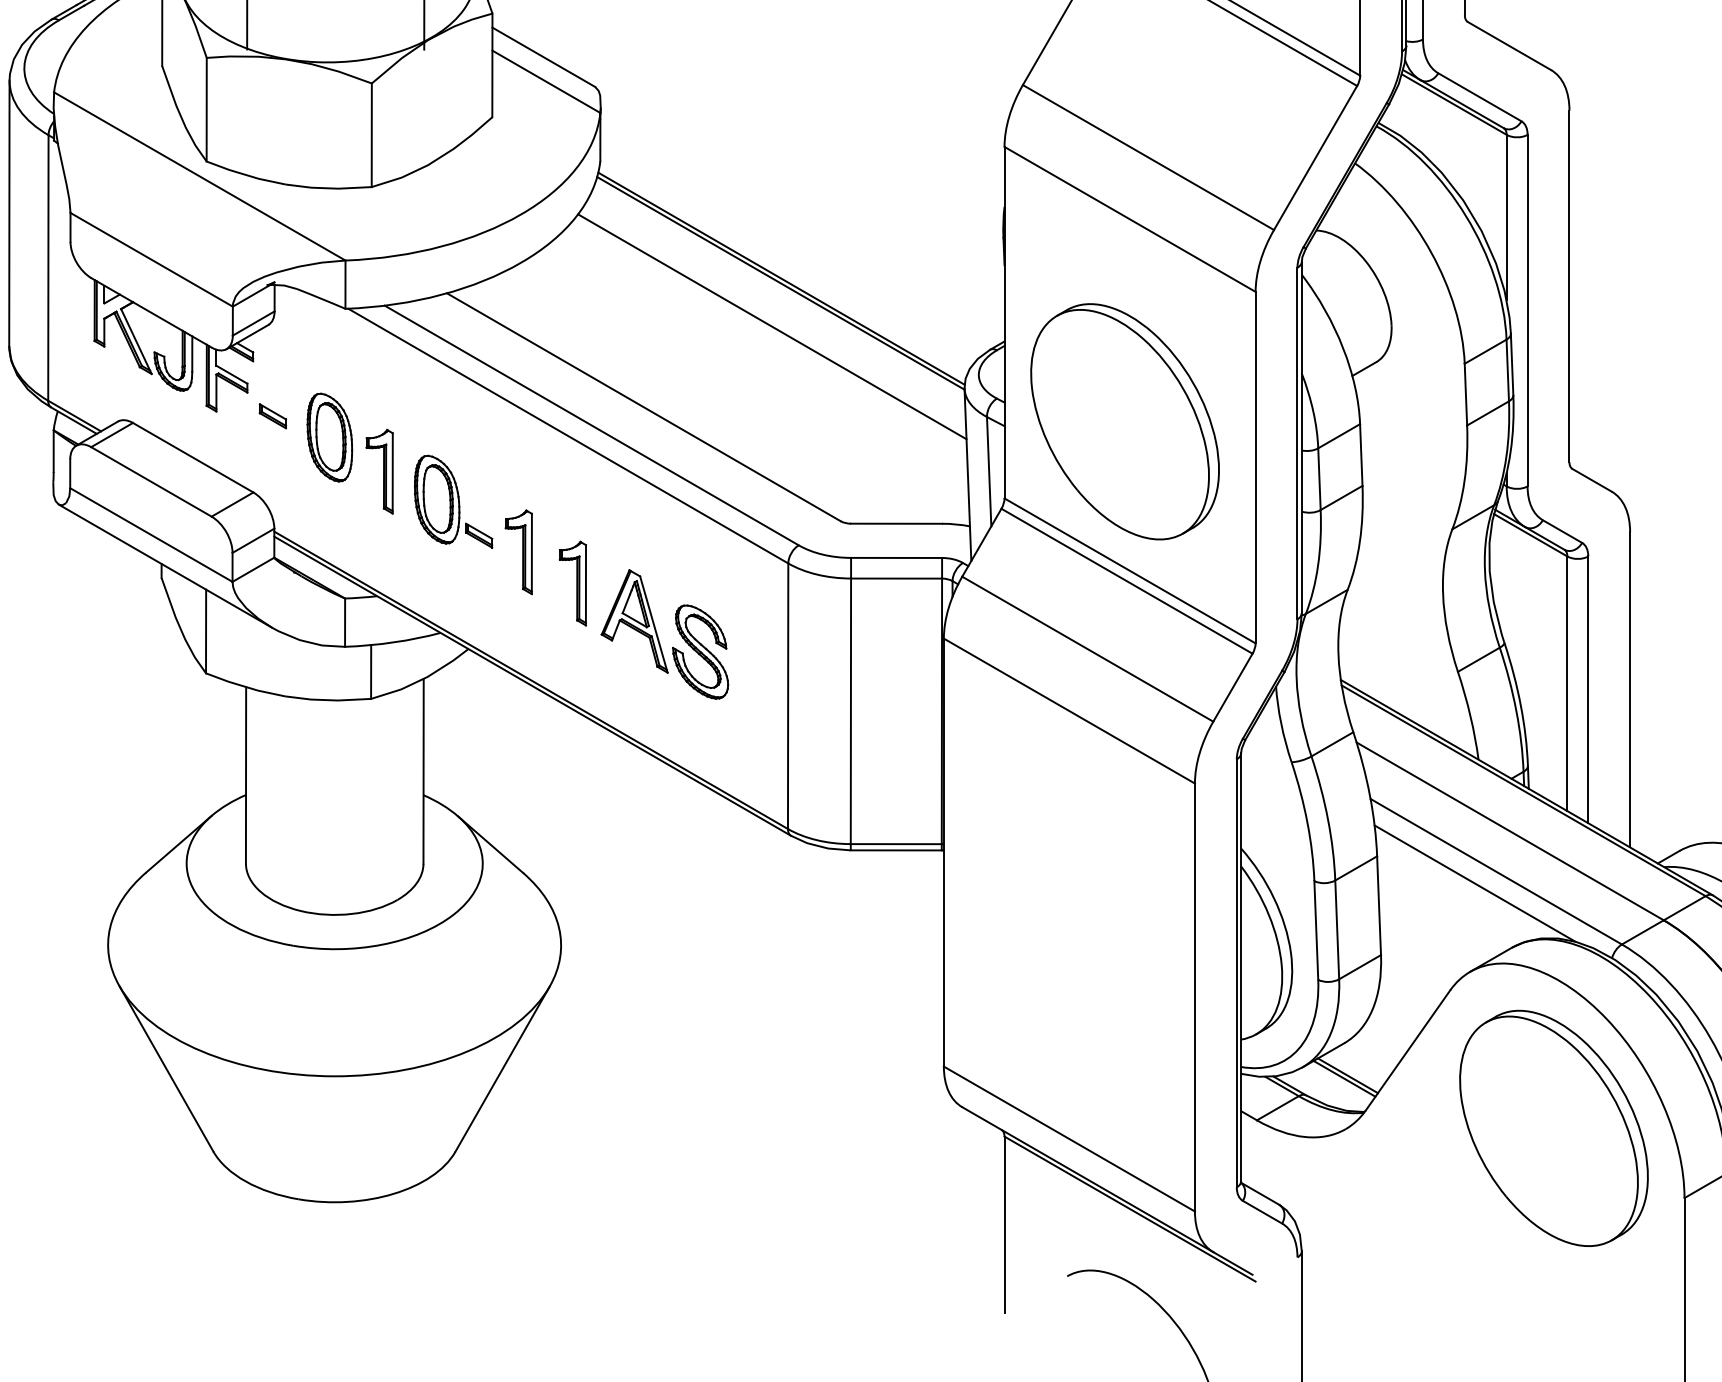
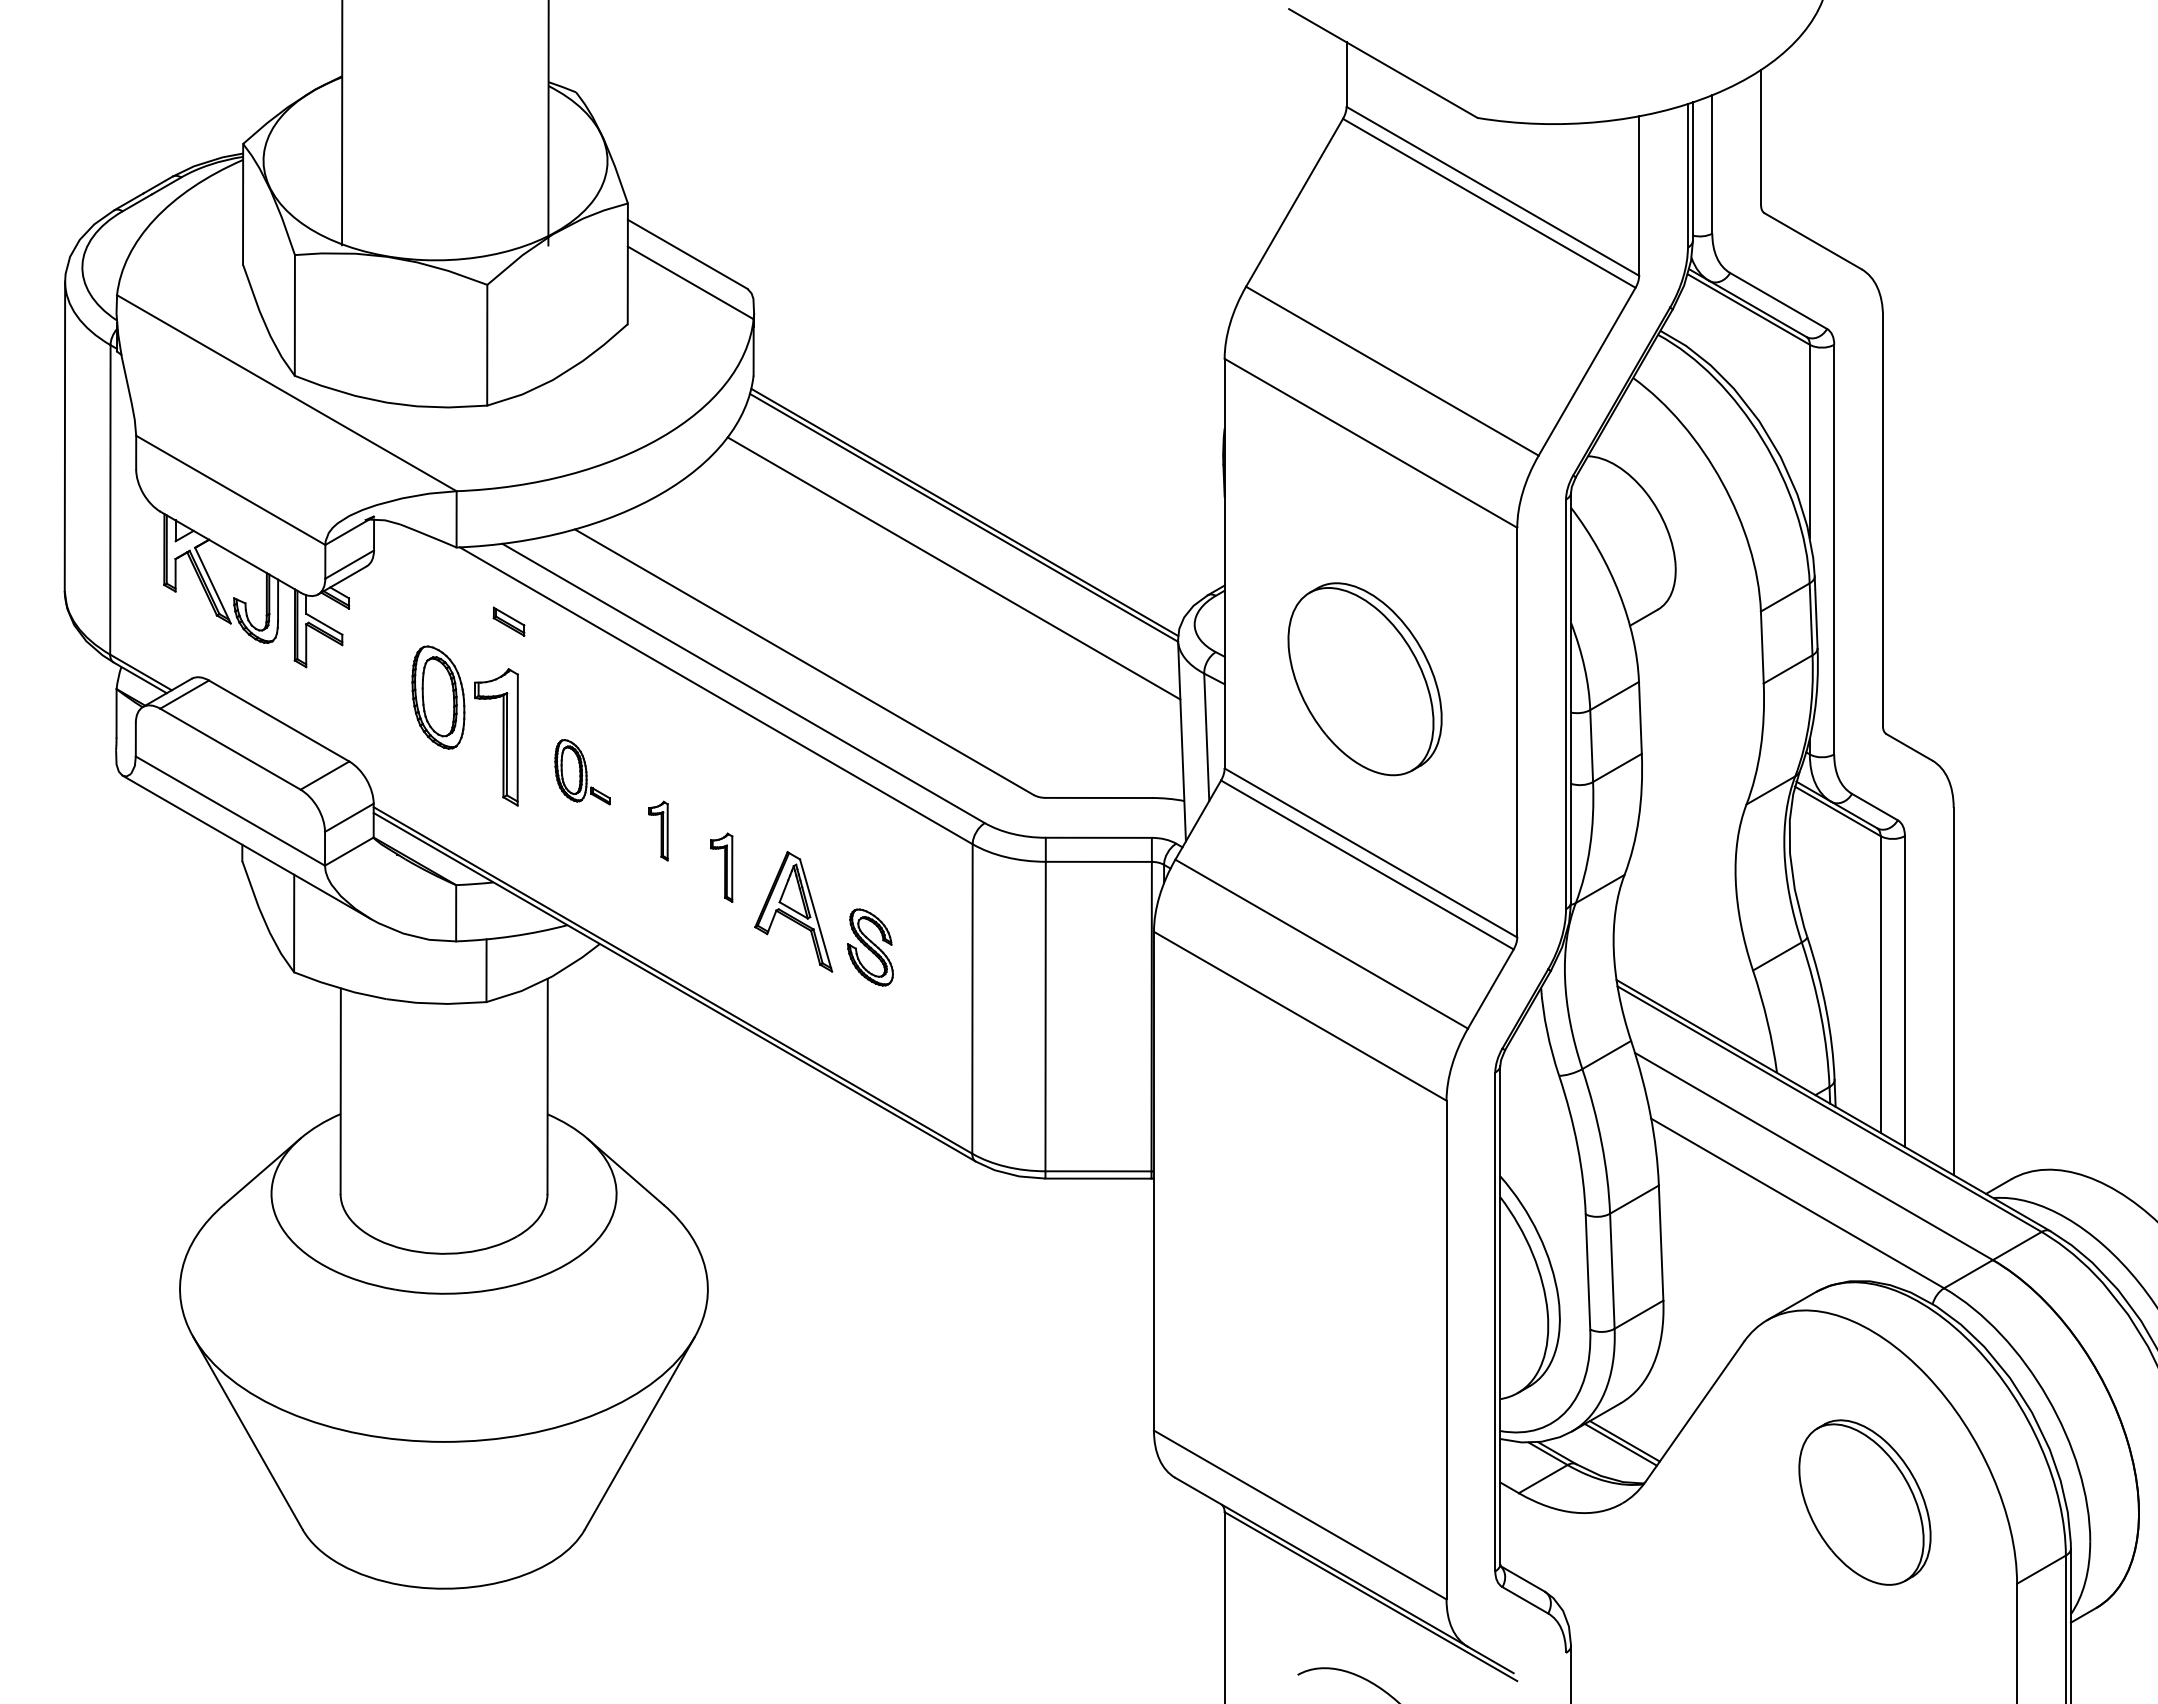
part: (272, 416) -> (508, 621), moved
part: (1124, 422) -> (1364, 679), size x0.7
part: (379, 471) -> (496, 737), size x1.4
part: (453, 501) -> (582, 771), size x0.6
part: (518, 551) -> (658, 830), size x0.6
part: (572, 583) -> (721, 867), size x0.7
part: (700, 652) -> (870, 947), size x0.7
line: (1474, 882) -> (1772, 1216), removed
part: (1553, 1128) -> (1864, 1502), size x0.6

